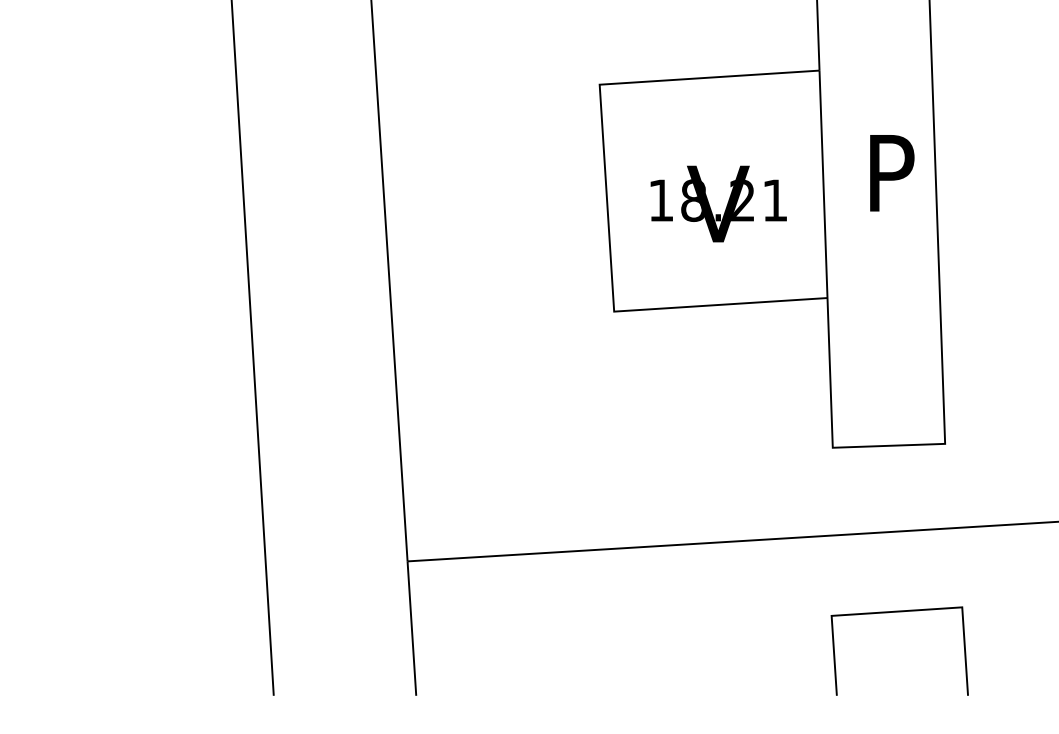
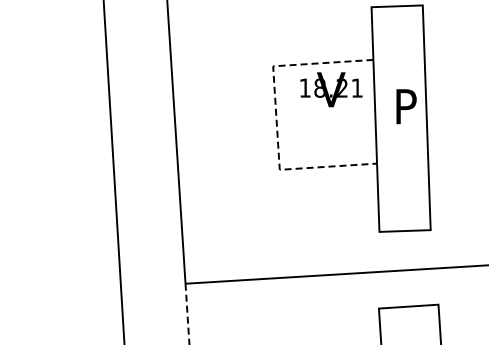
line: (607, 196) -> (276, 117), solid -> dashed
text: (718, 203) -> (331, 89), moved
line: (411, 628) -> (187, 314), solid -> dashed

